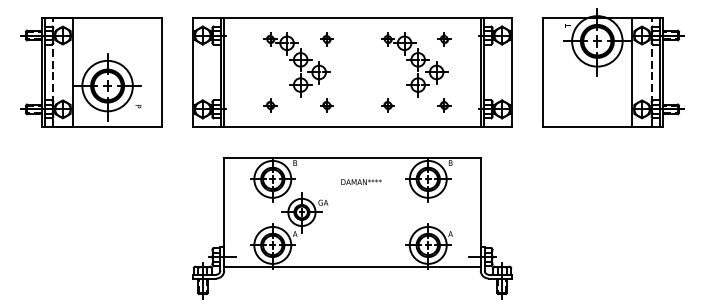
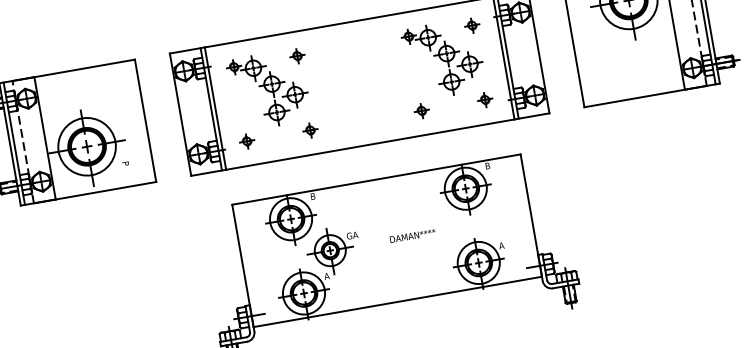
part: (298, 72) -> (272, 98), moved
part: (416, 72) -> (447, 68), moved
text: (361, 181) -> (412, 235), moved

